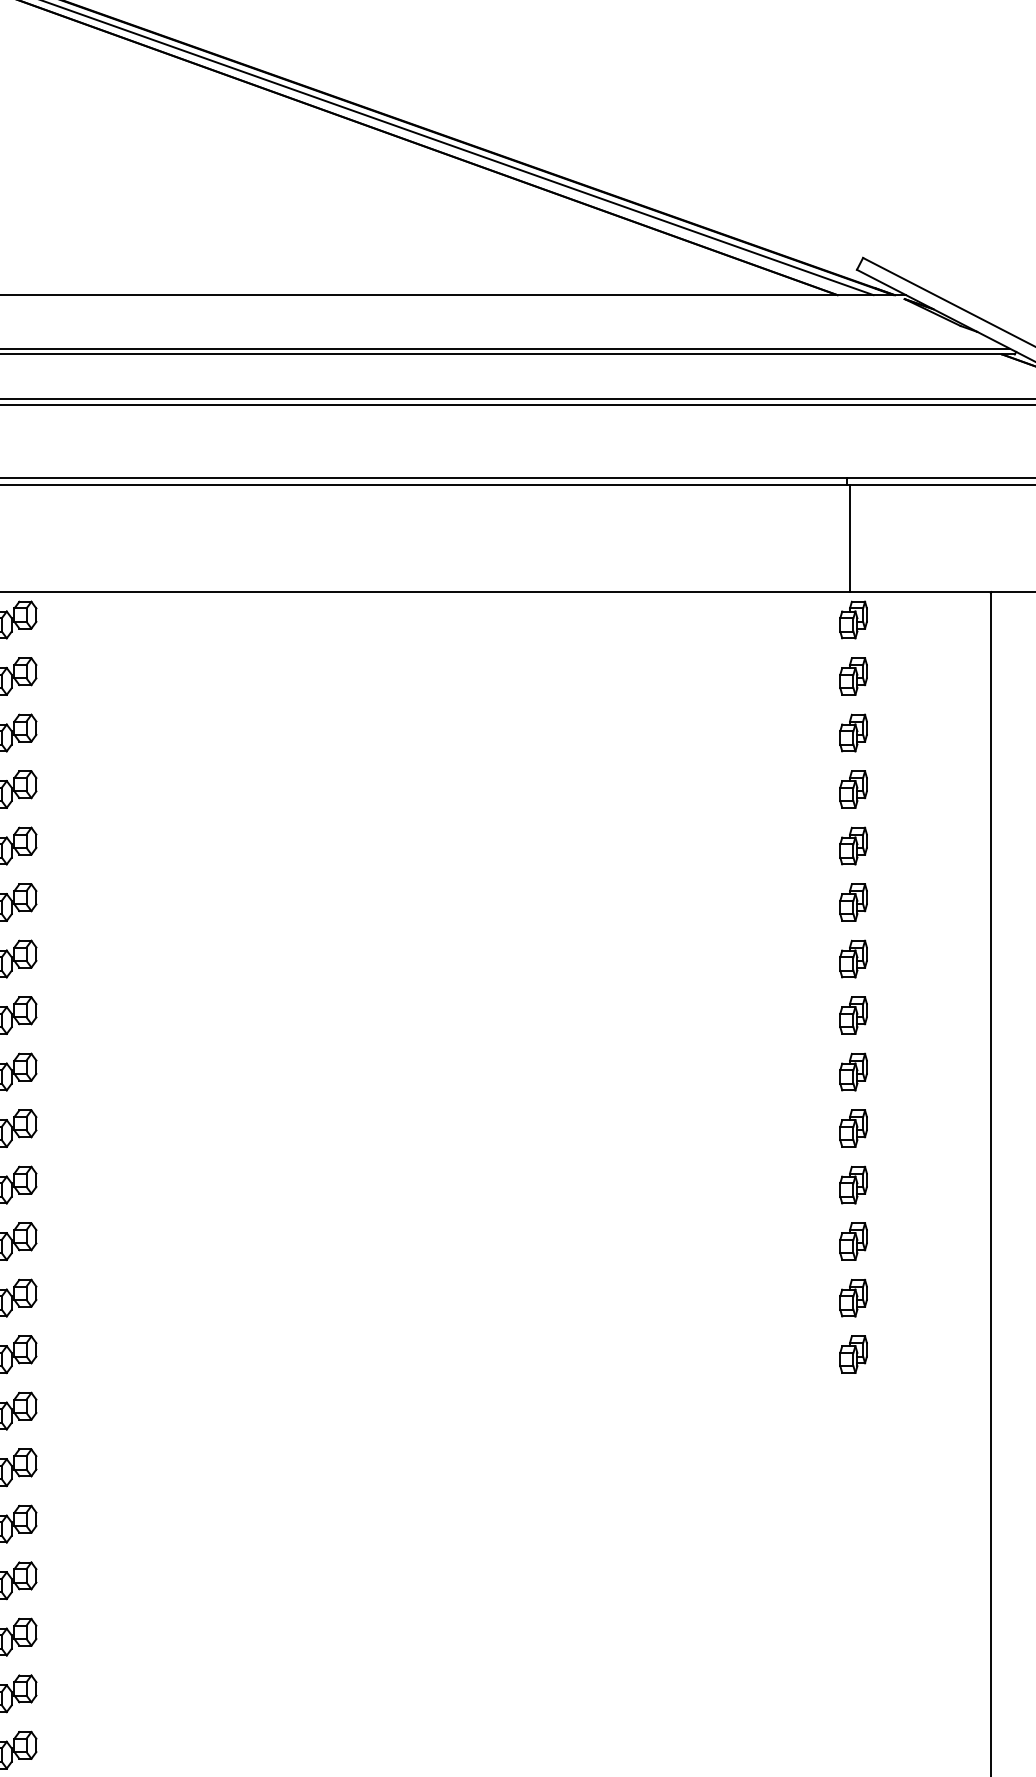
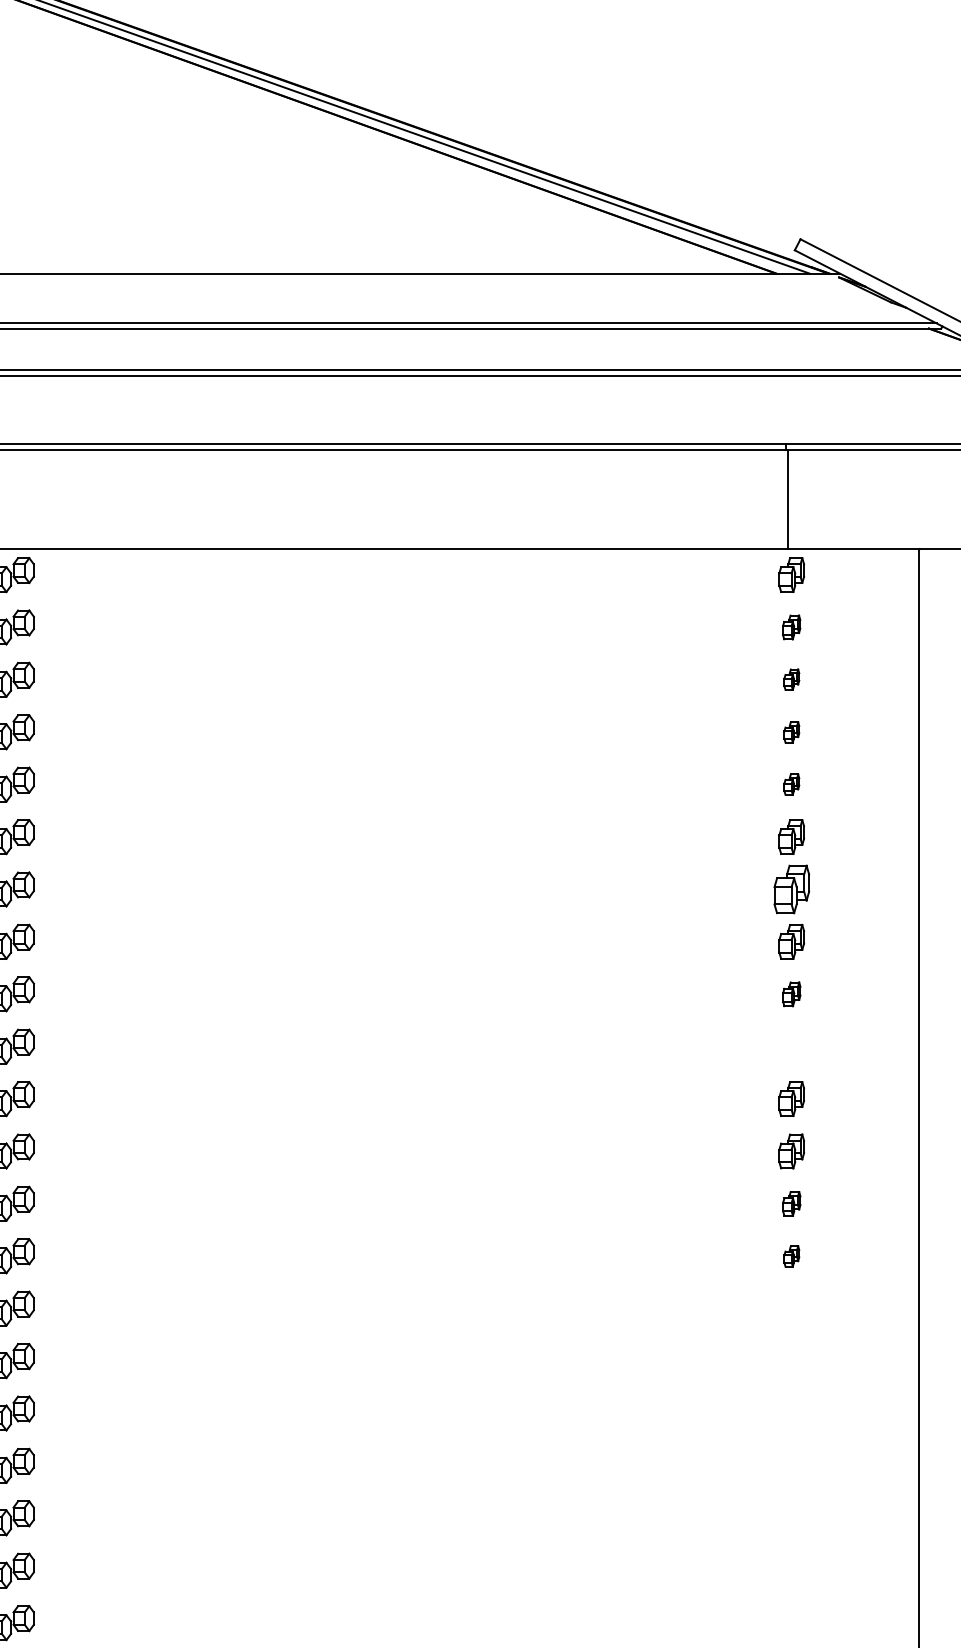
part: (853, 676) -> (791, 627), size x0.7
part: (853, 732) -> (791, 679), size x0.6
part: (853, 789) -> (791, 732), size x0.6
part: (853, 845) -> (791, 784), size x0.6
part: (853, 959) -> (791, 889), size x1.4
part: (853, 1072) -> (791, 994), size x0.7
part: (853, 1128) -> (791, 1046), removed
part: (853, 1297) -> (791, 1203), size x0.7
part: (853, 1354) -> (791, 1256), size x0.6

